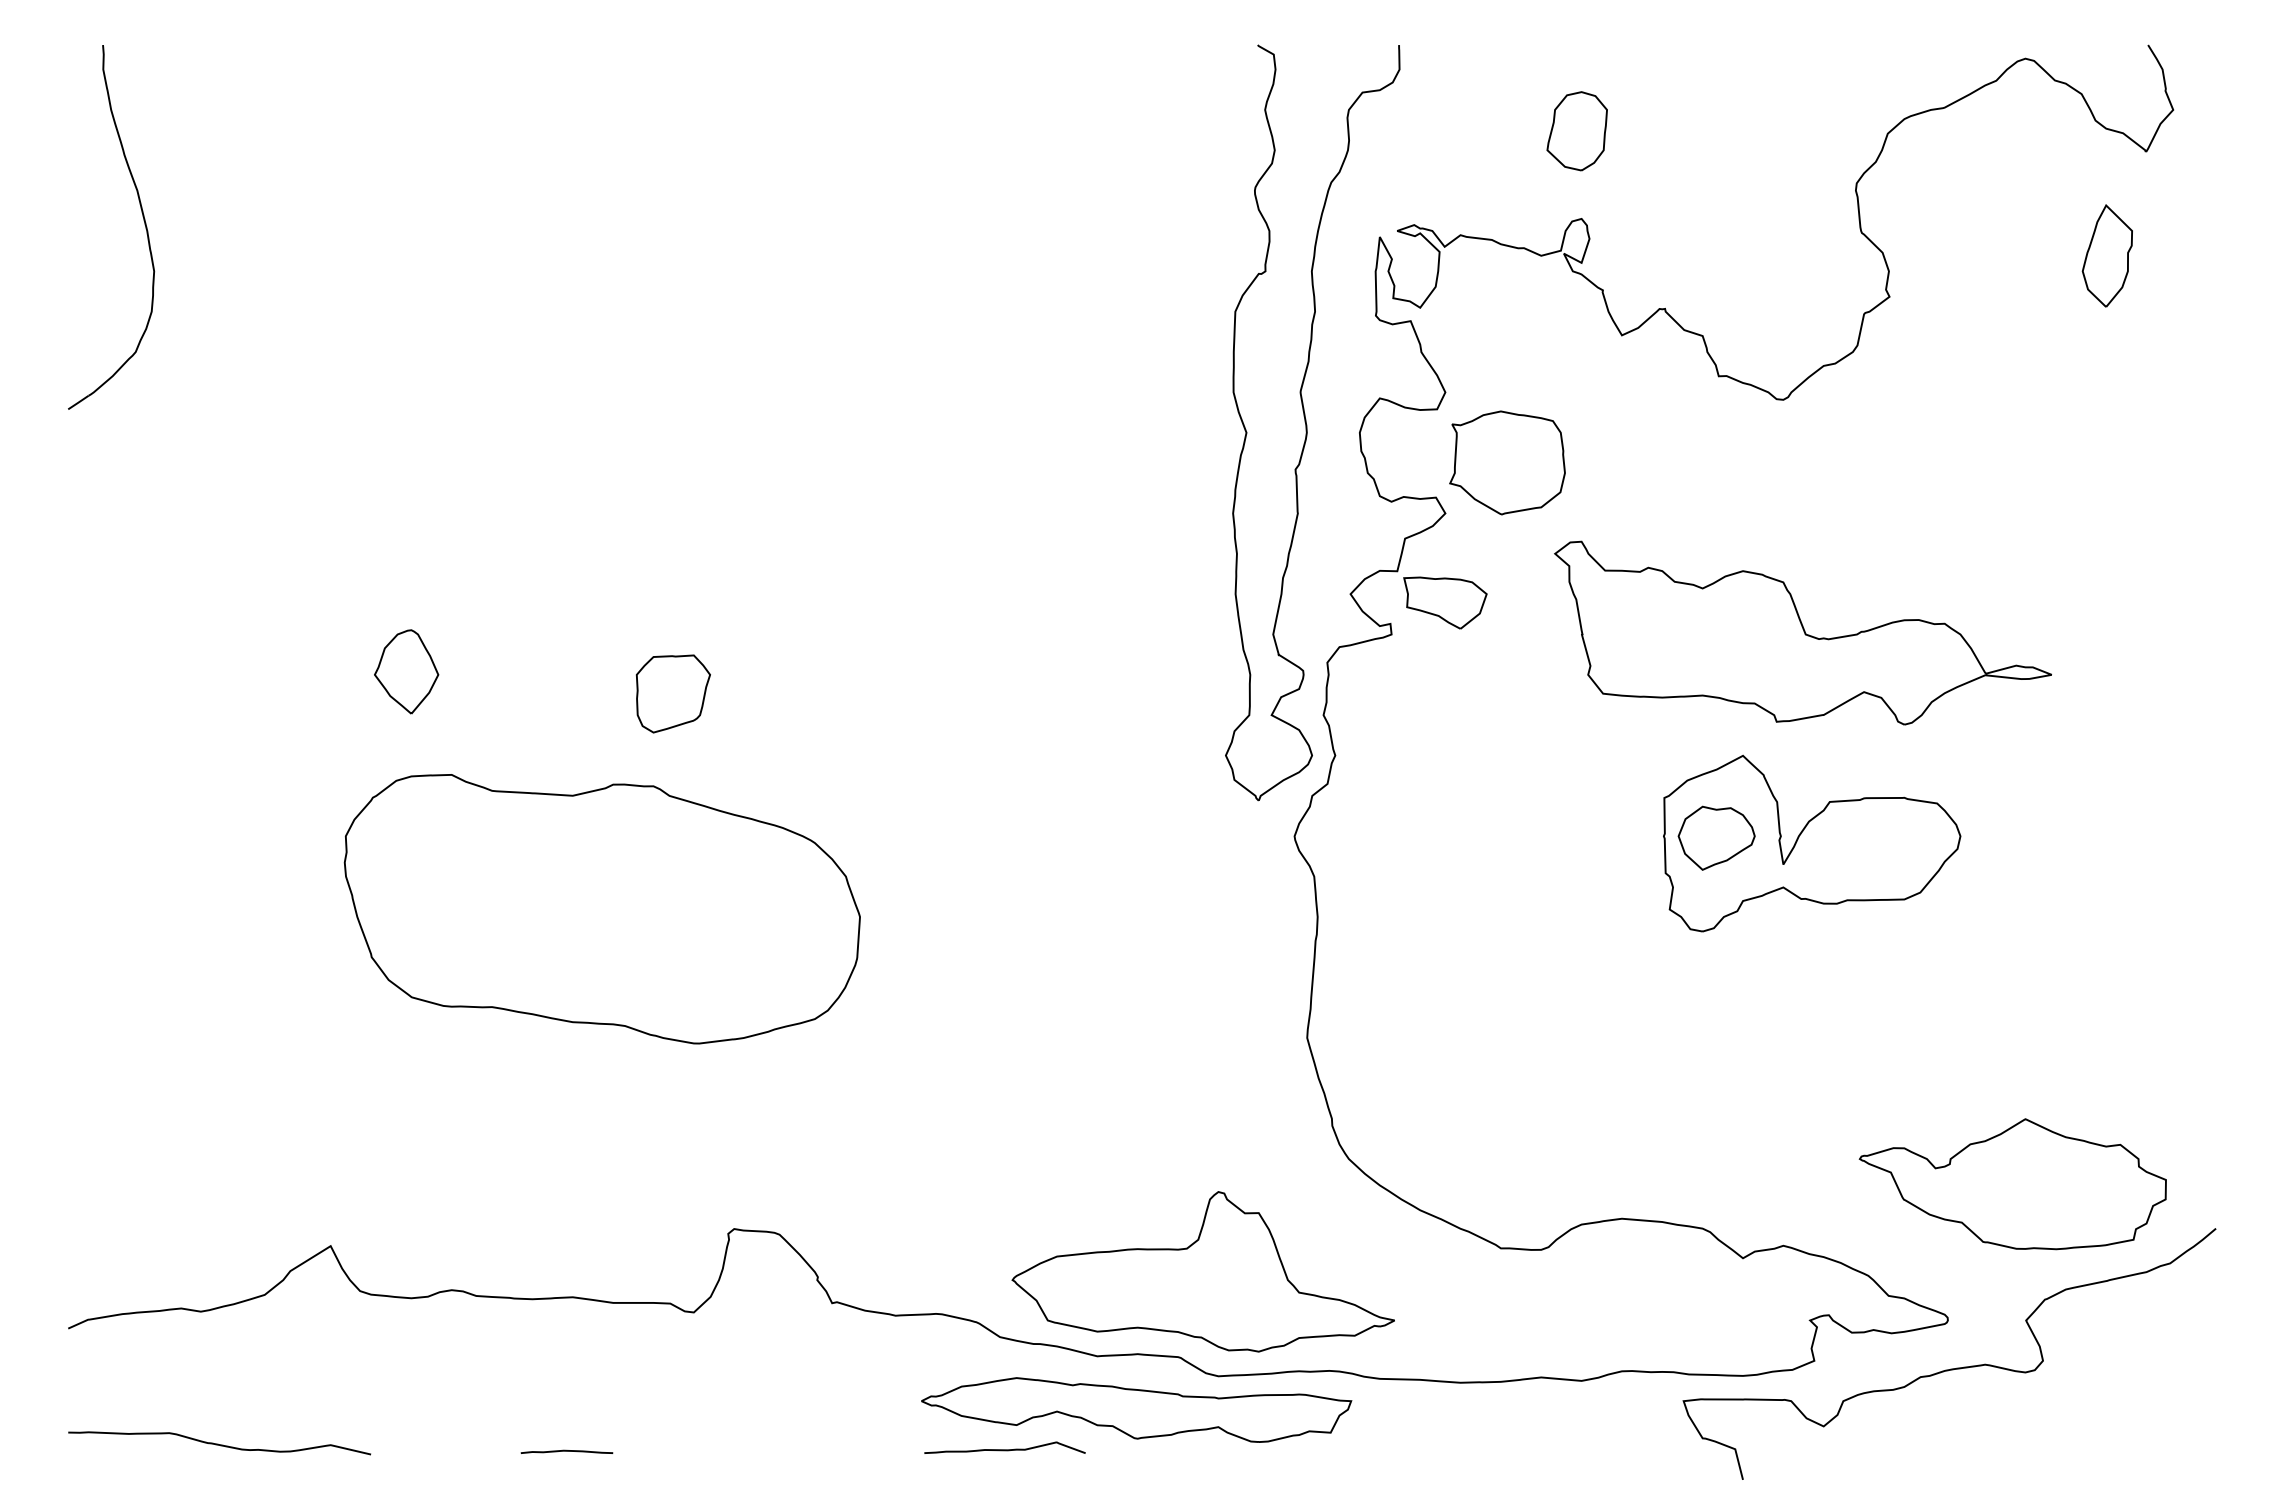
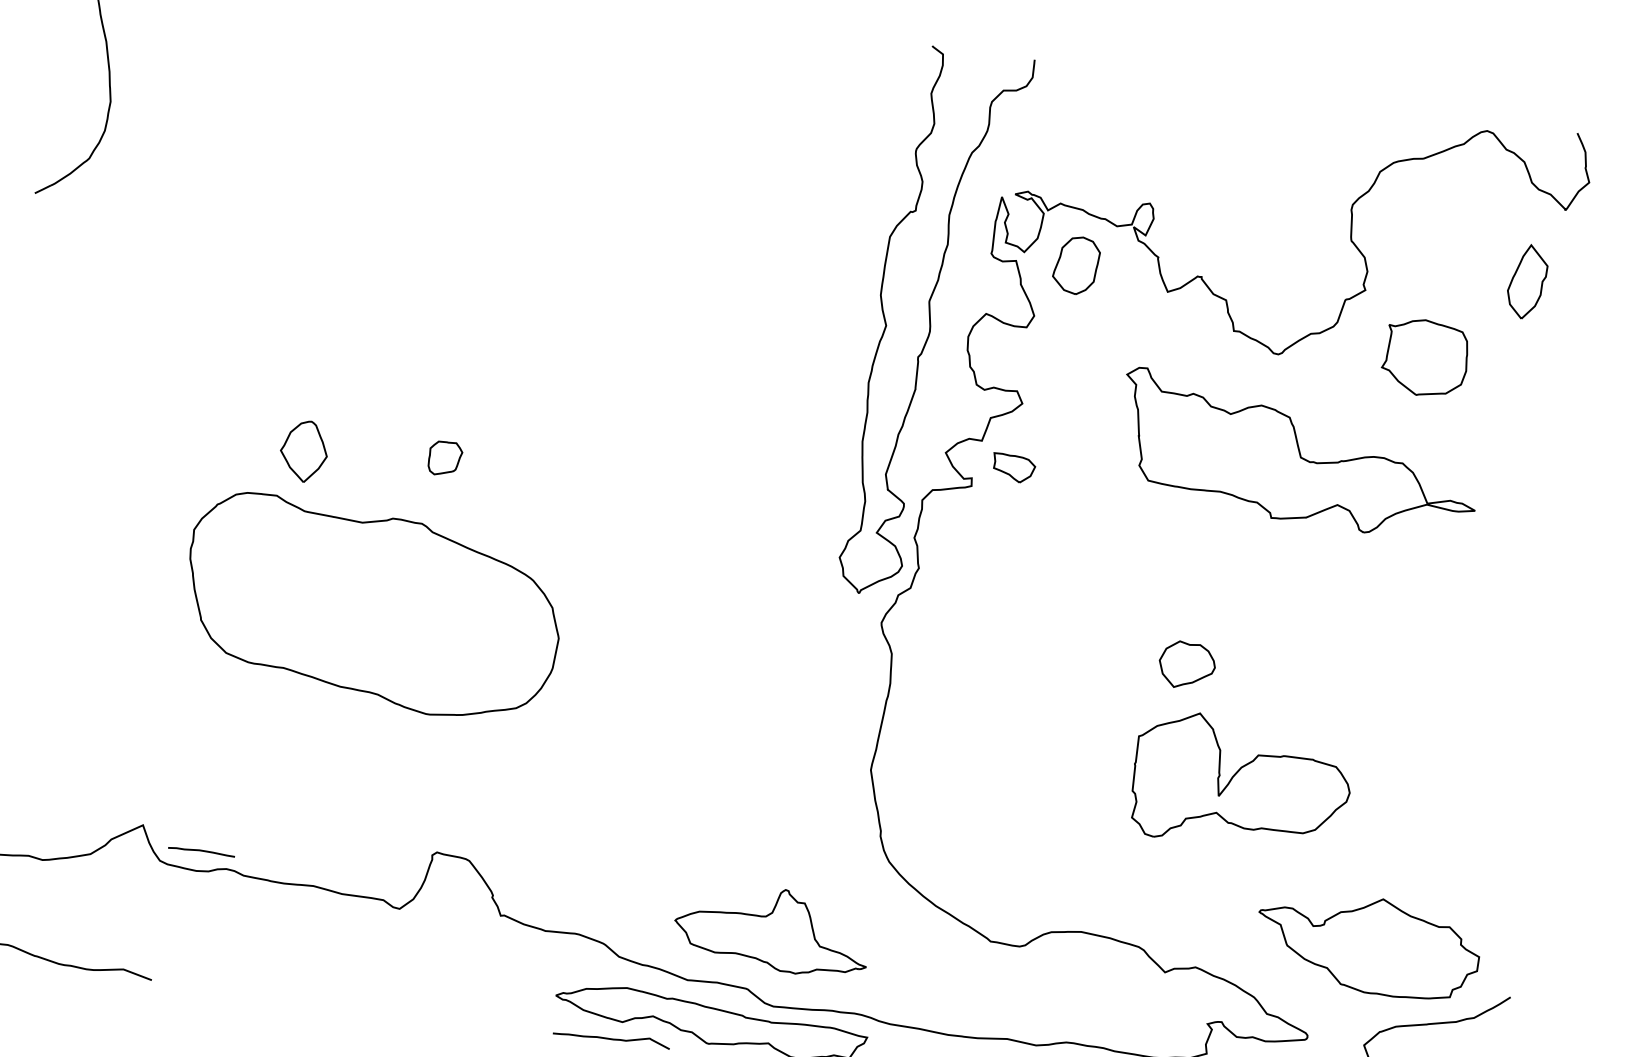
part: (1576, 131) -> (1075, 265), moved
part: (1507, 462) -> (1425, 357), moved
part: (1445, 602) -> (1013, 468), size x0.7
part: (1802, 632) -> (1298, 455), moved
part: (406, 671) -> (304, 451), moved
part: (672, 693) -> (444, 458), size x0.6
part: (1812, 843) -> (1241, 783), moved
part: (1202, 1271) -> (772, 929), size x0.7
curve: (566, 1451) -> (201, 851), moved

